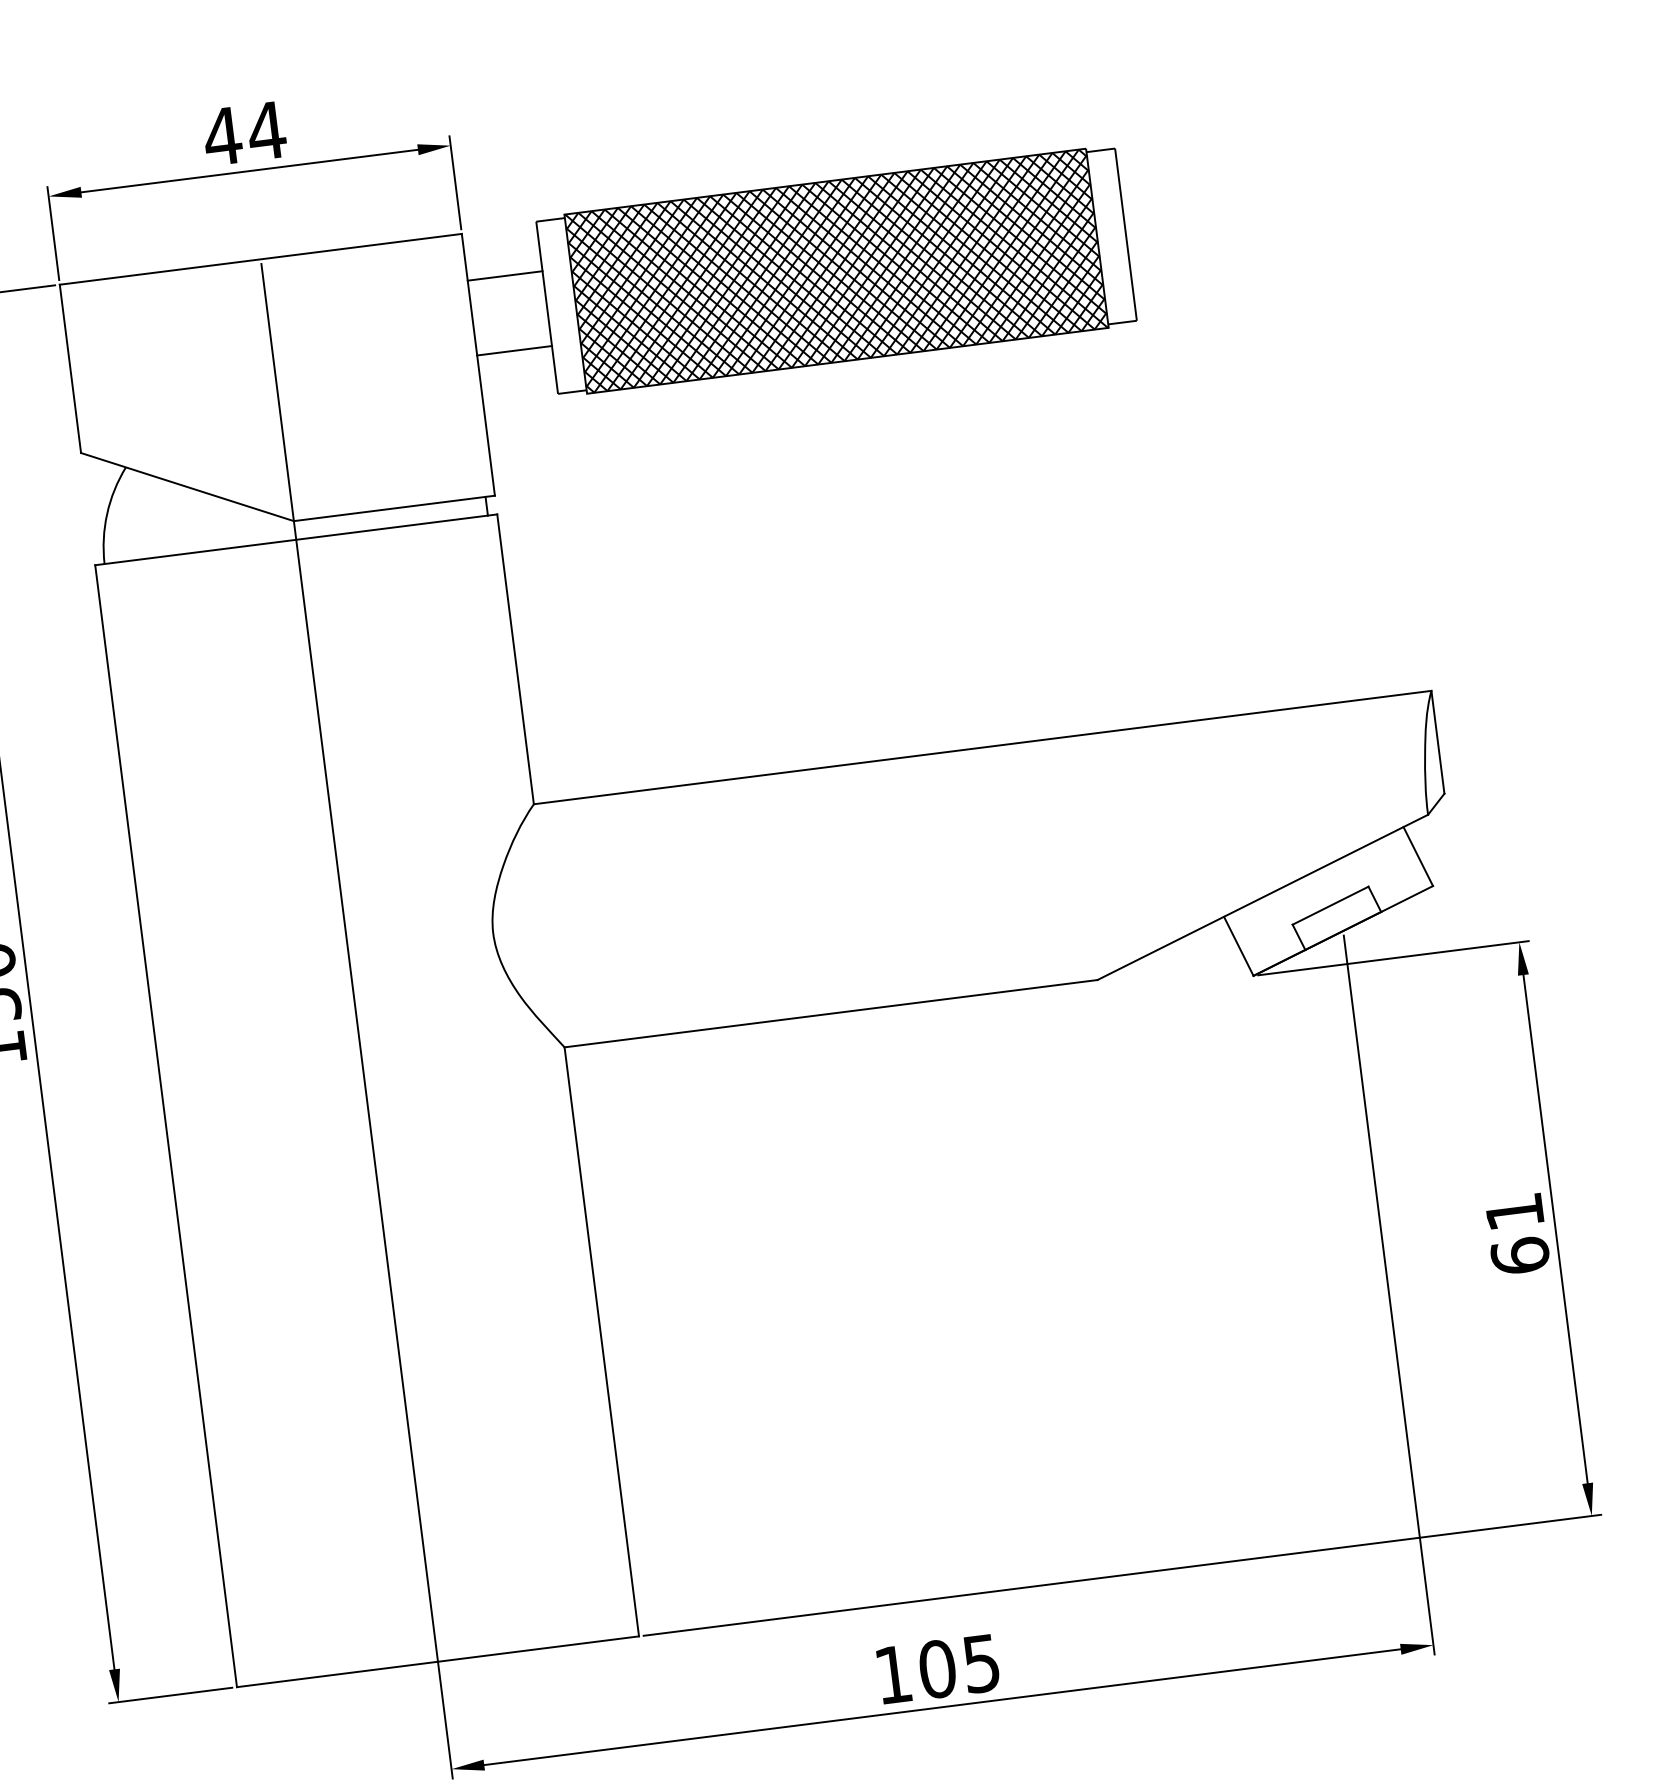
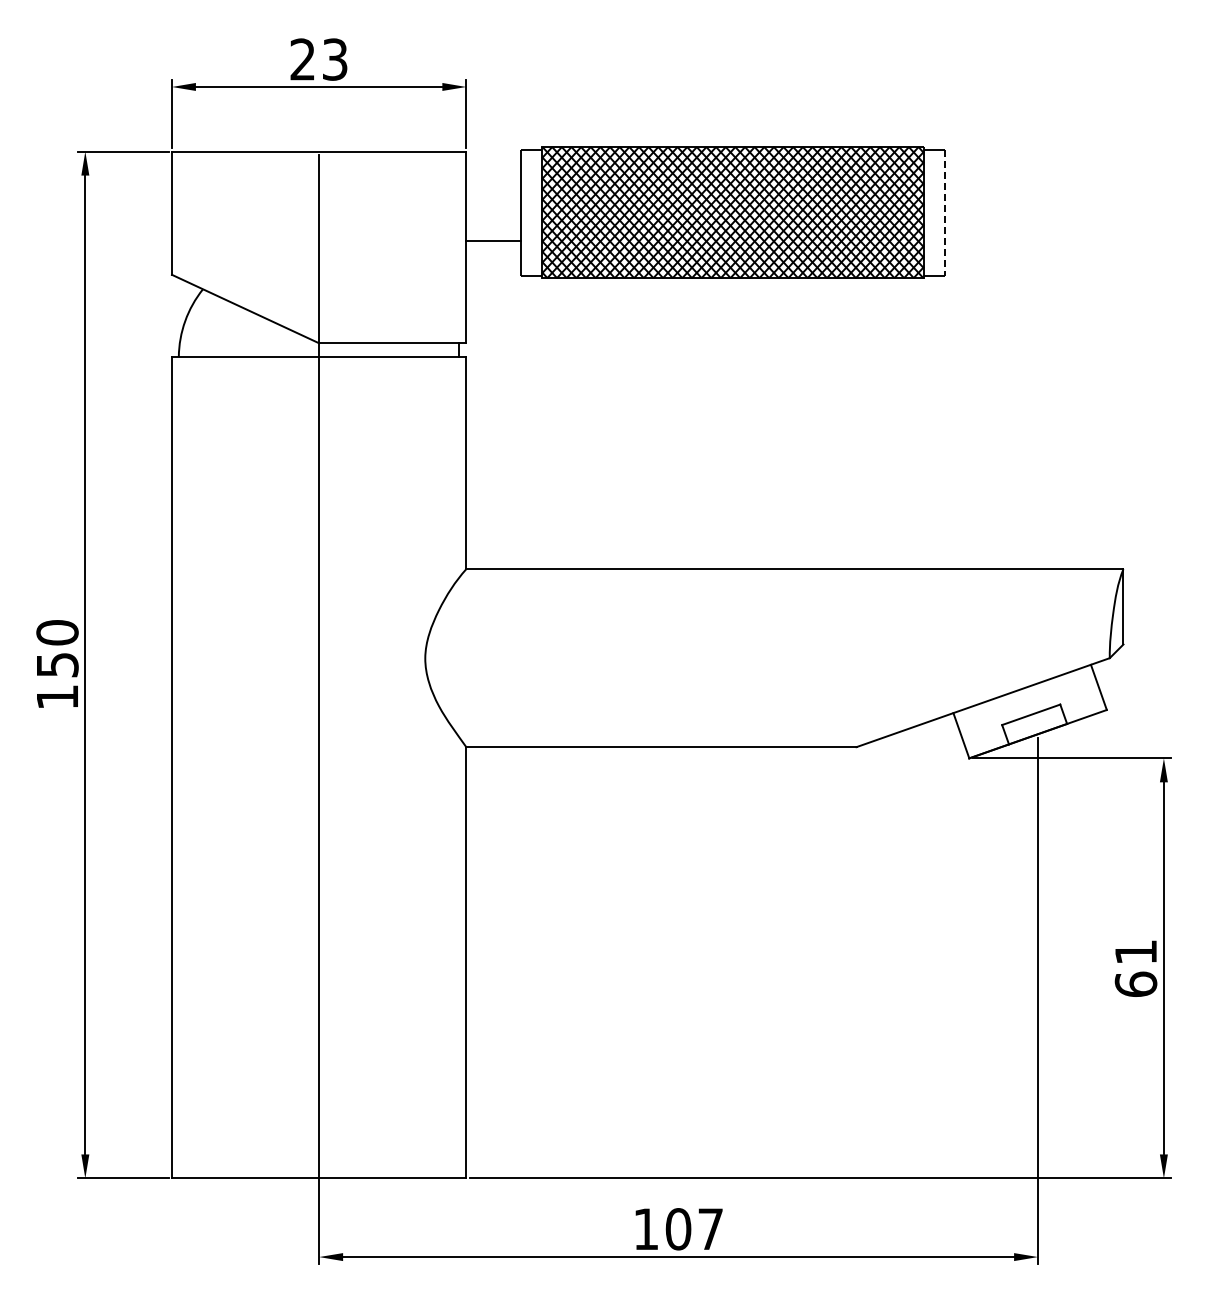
text: (244, 133) -> (318, 59), 44 -> 23
line: (1125, 235) -> (944, 213), solid -> dashed
line: (504, 275) -> (493, 185), removed
text: (981, 1664) -> (710, 1229), 105 -> 107

